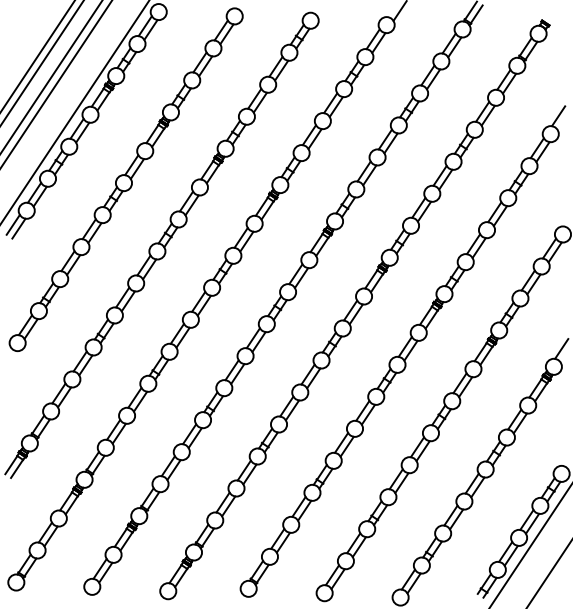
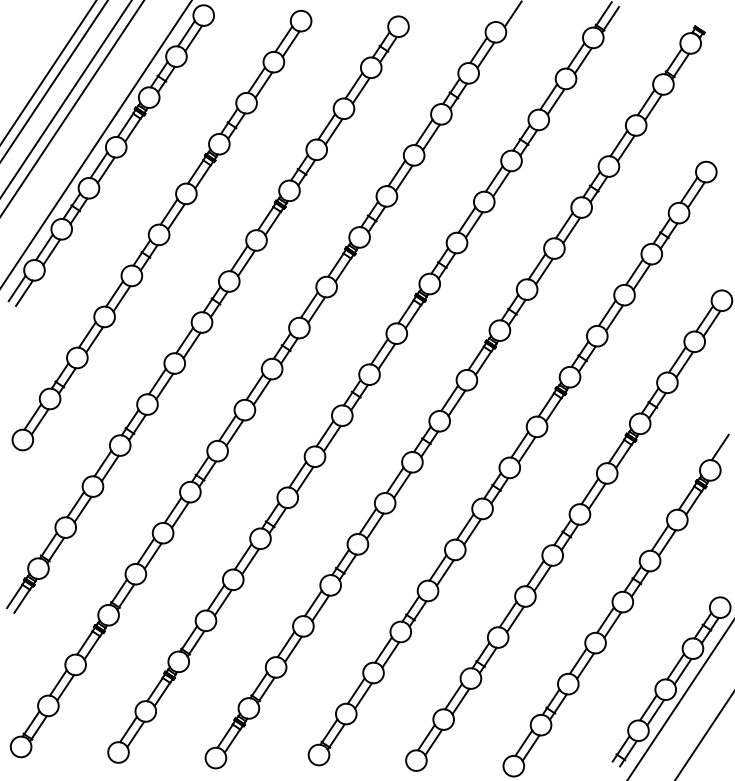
line: (557, 115) -> (715, 148), removed

